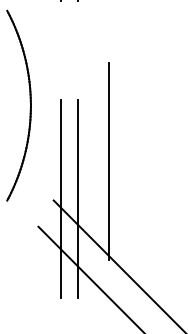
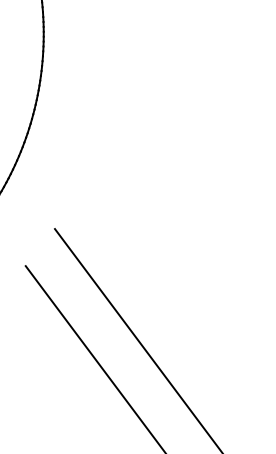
line: (108, 161) -> (147, 181), removed
line: (60, 198) -> (65, 227), removed
line: (77, 198) -> (91, 231), removed

